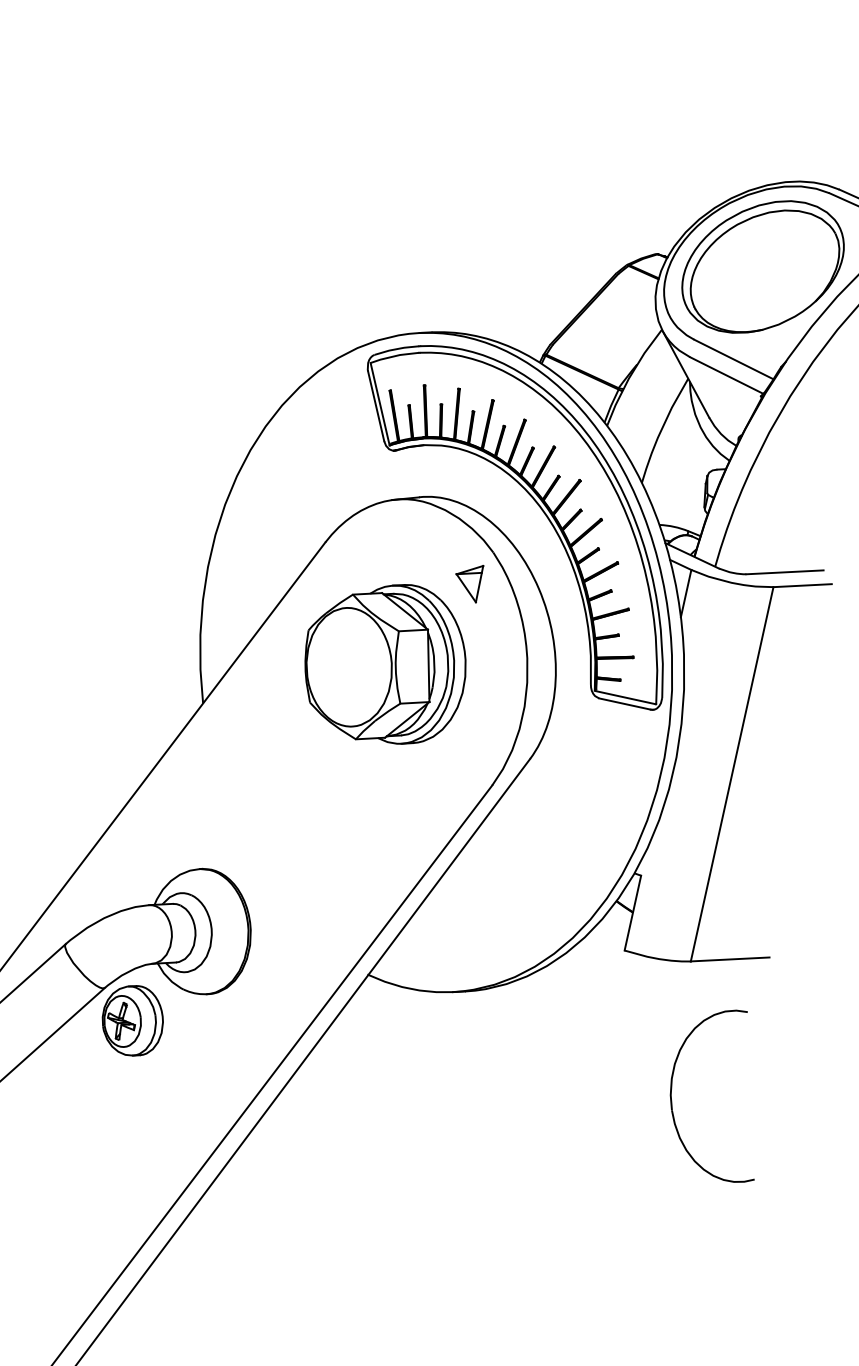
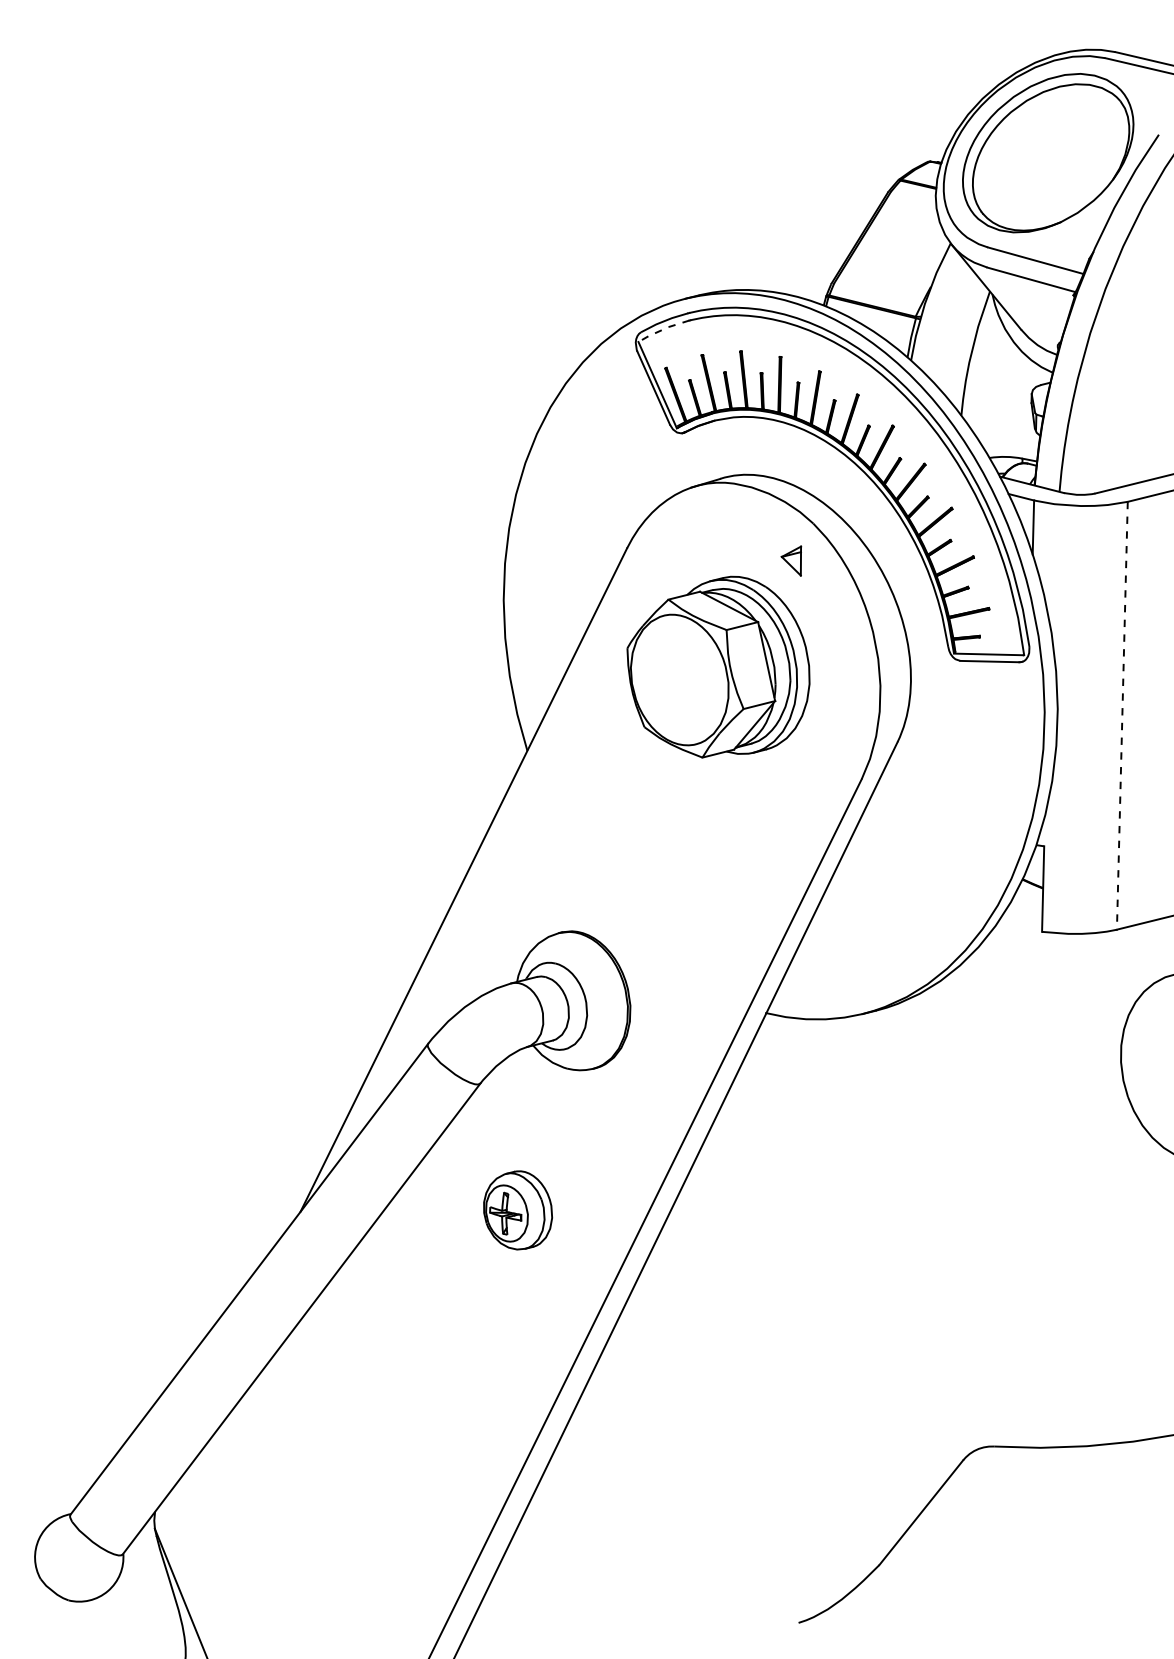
line: (393, 356) -> (662, 329), solid -> dashed
part: (467, 581) -> (791, 560), size x0.7
line: (732, 774) -> (1122, 715), solid -> dashed
part: (133, 1020) -> (518, 1210), moved

